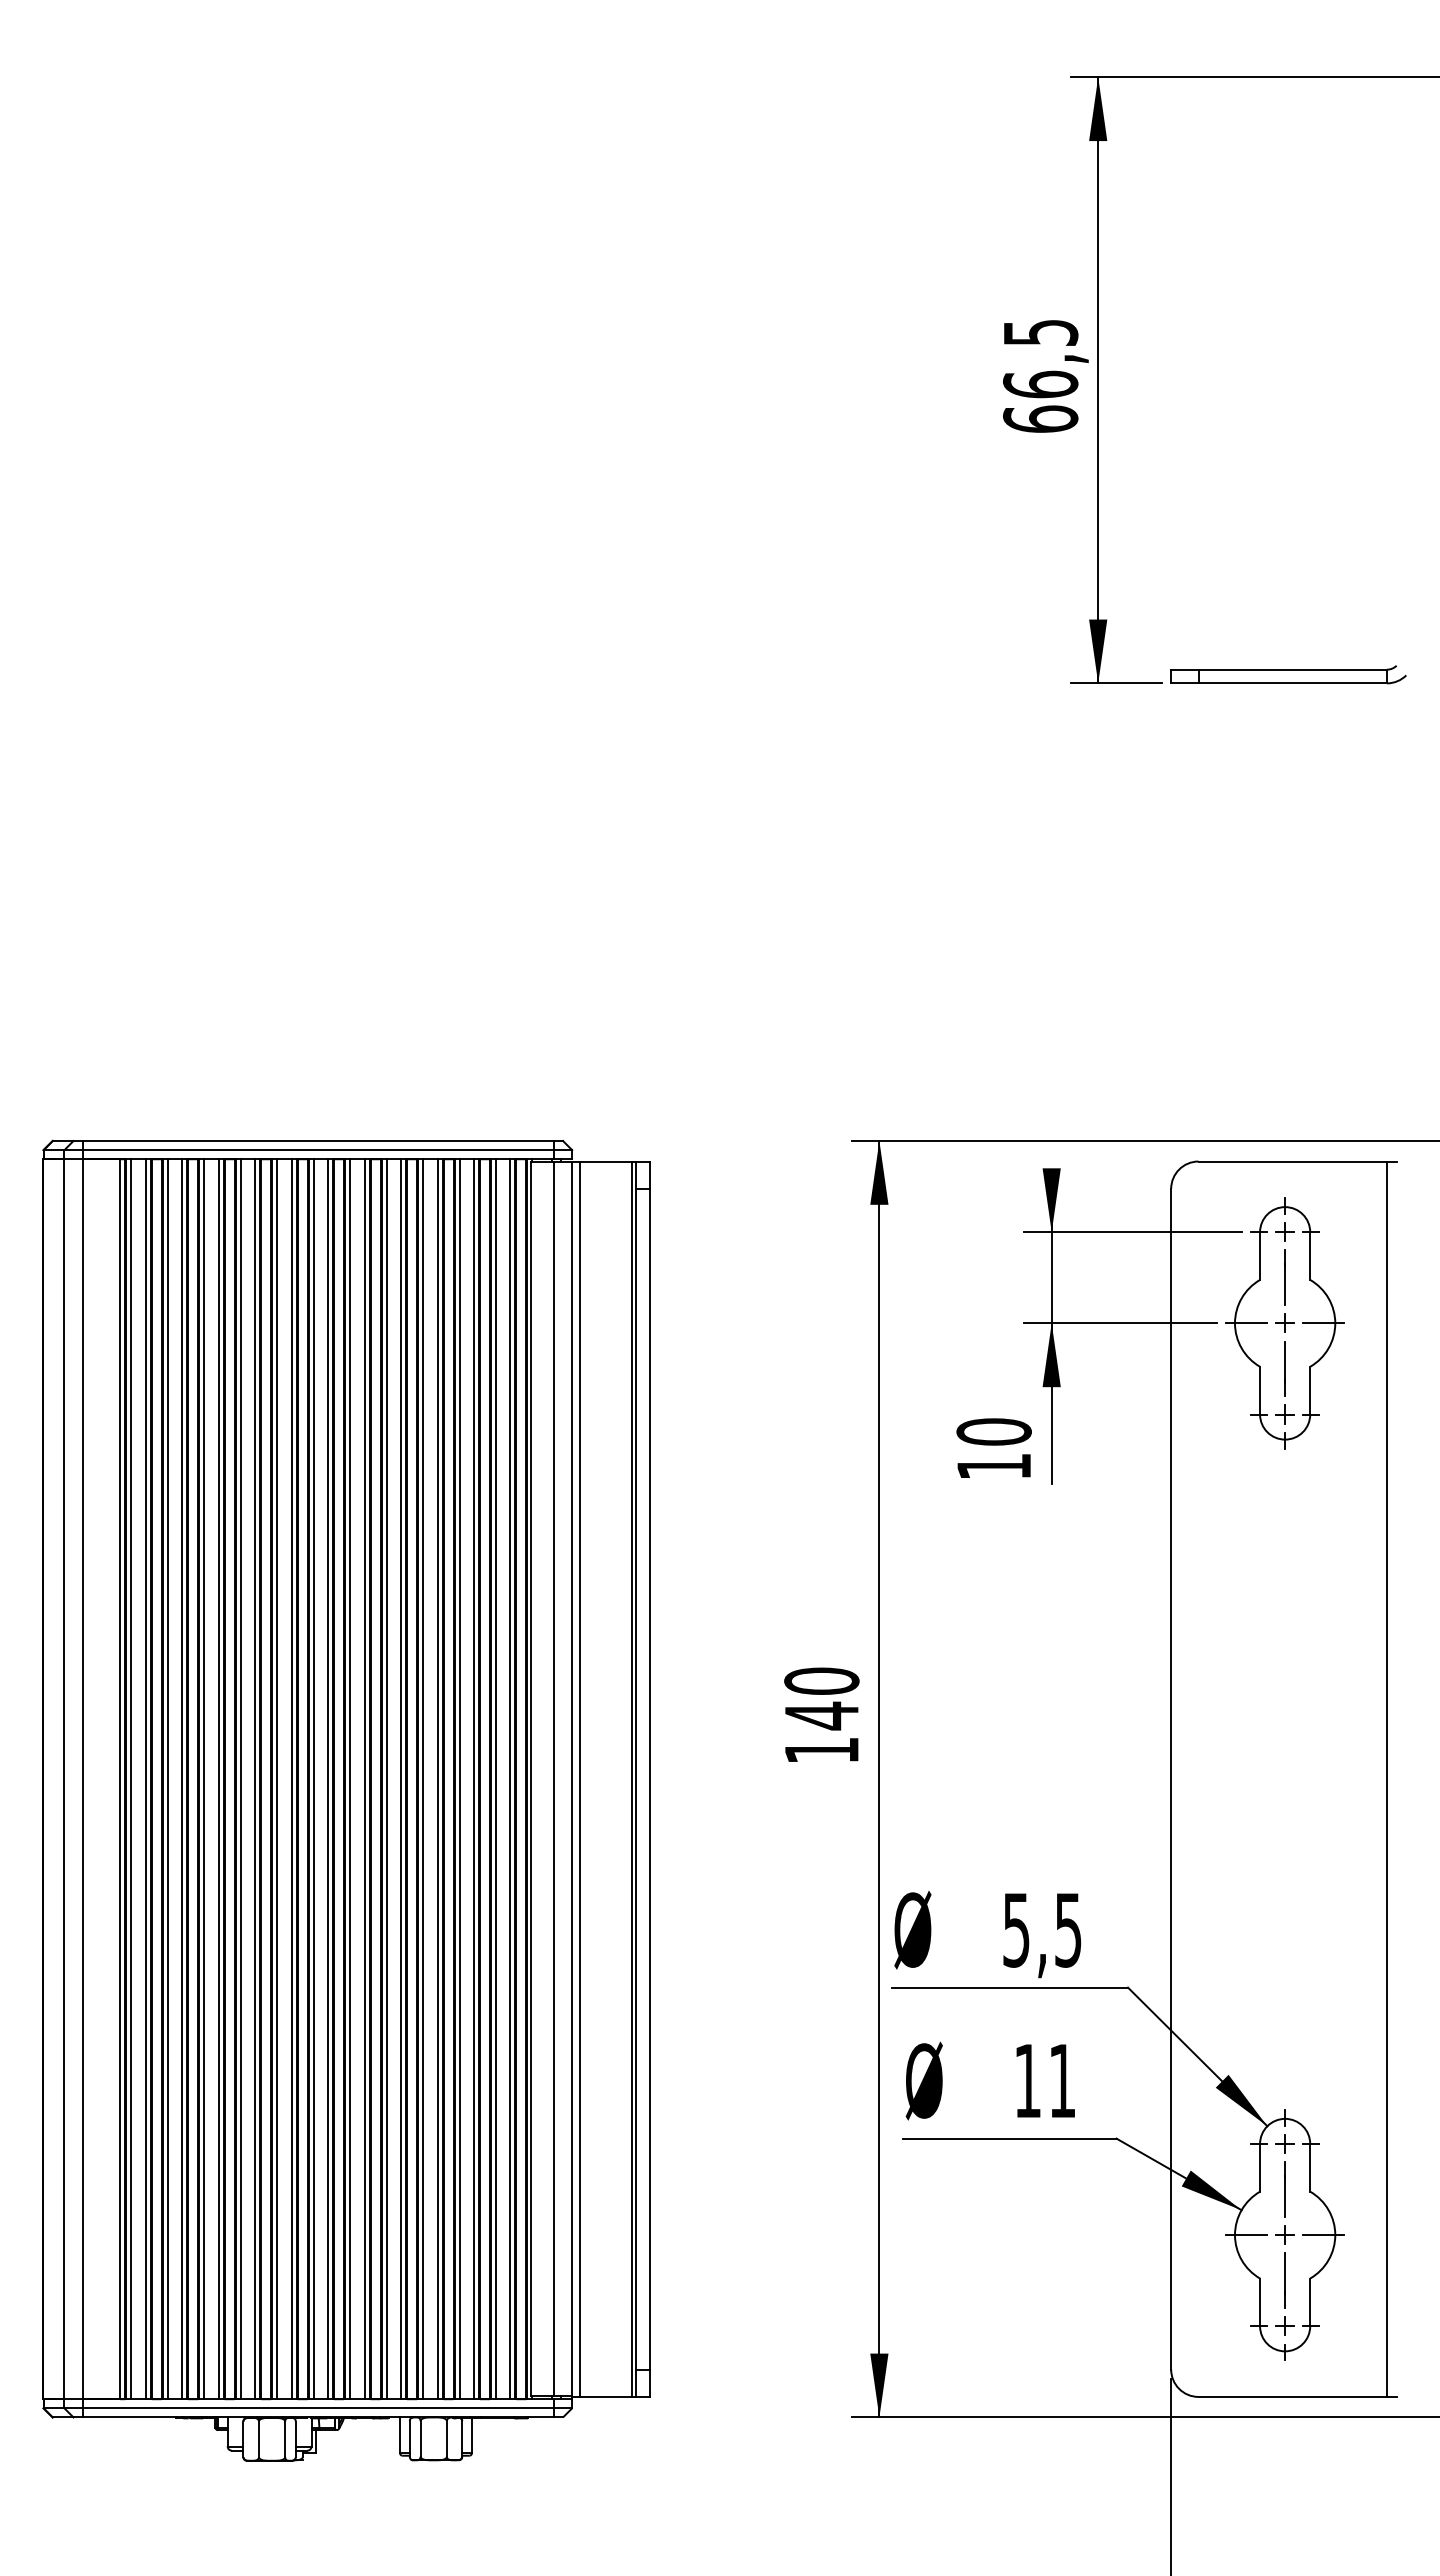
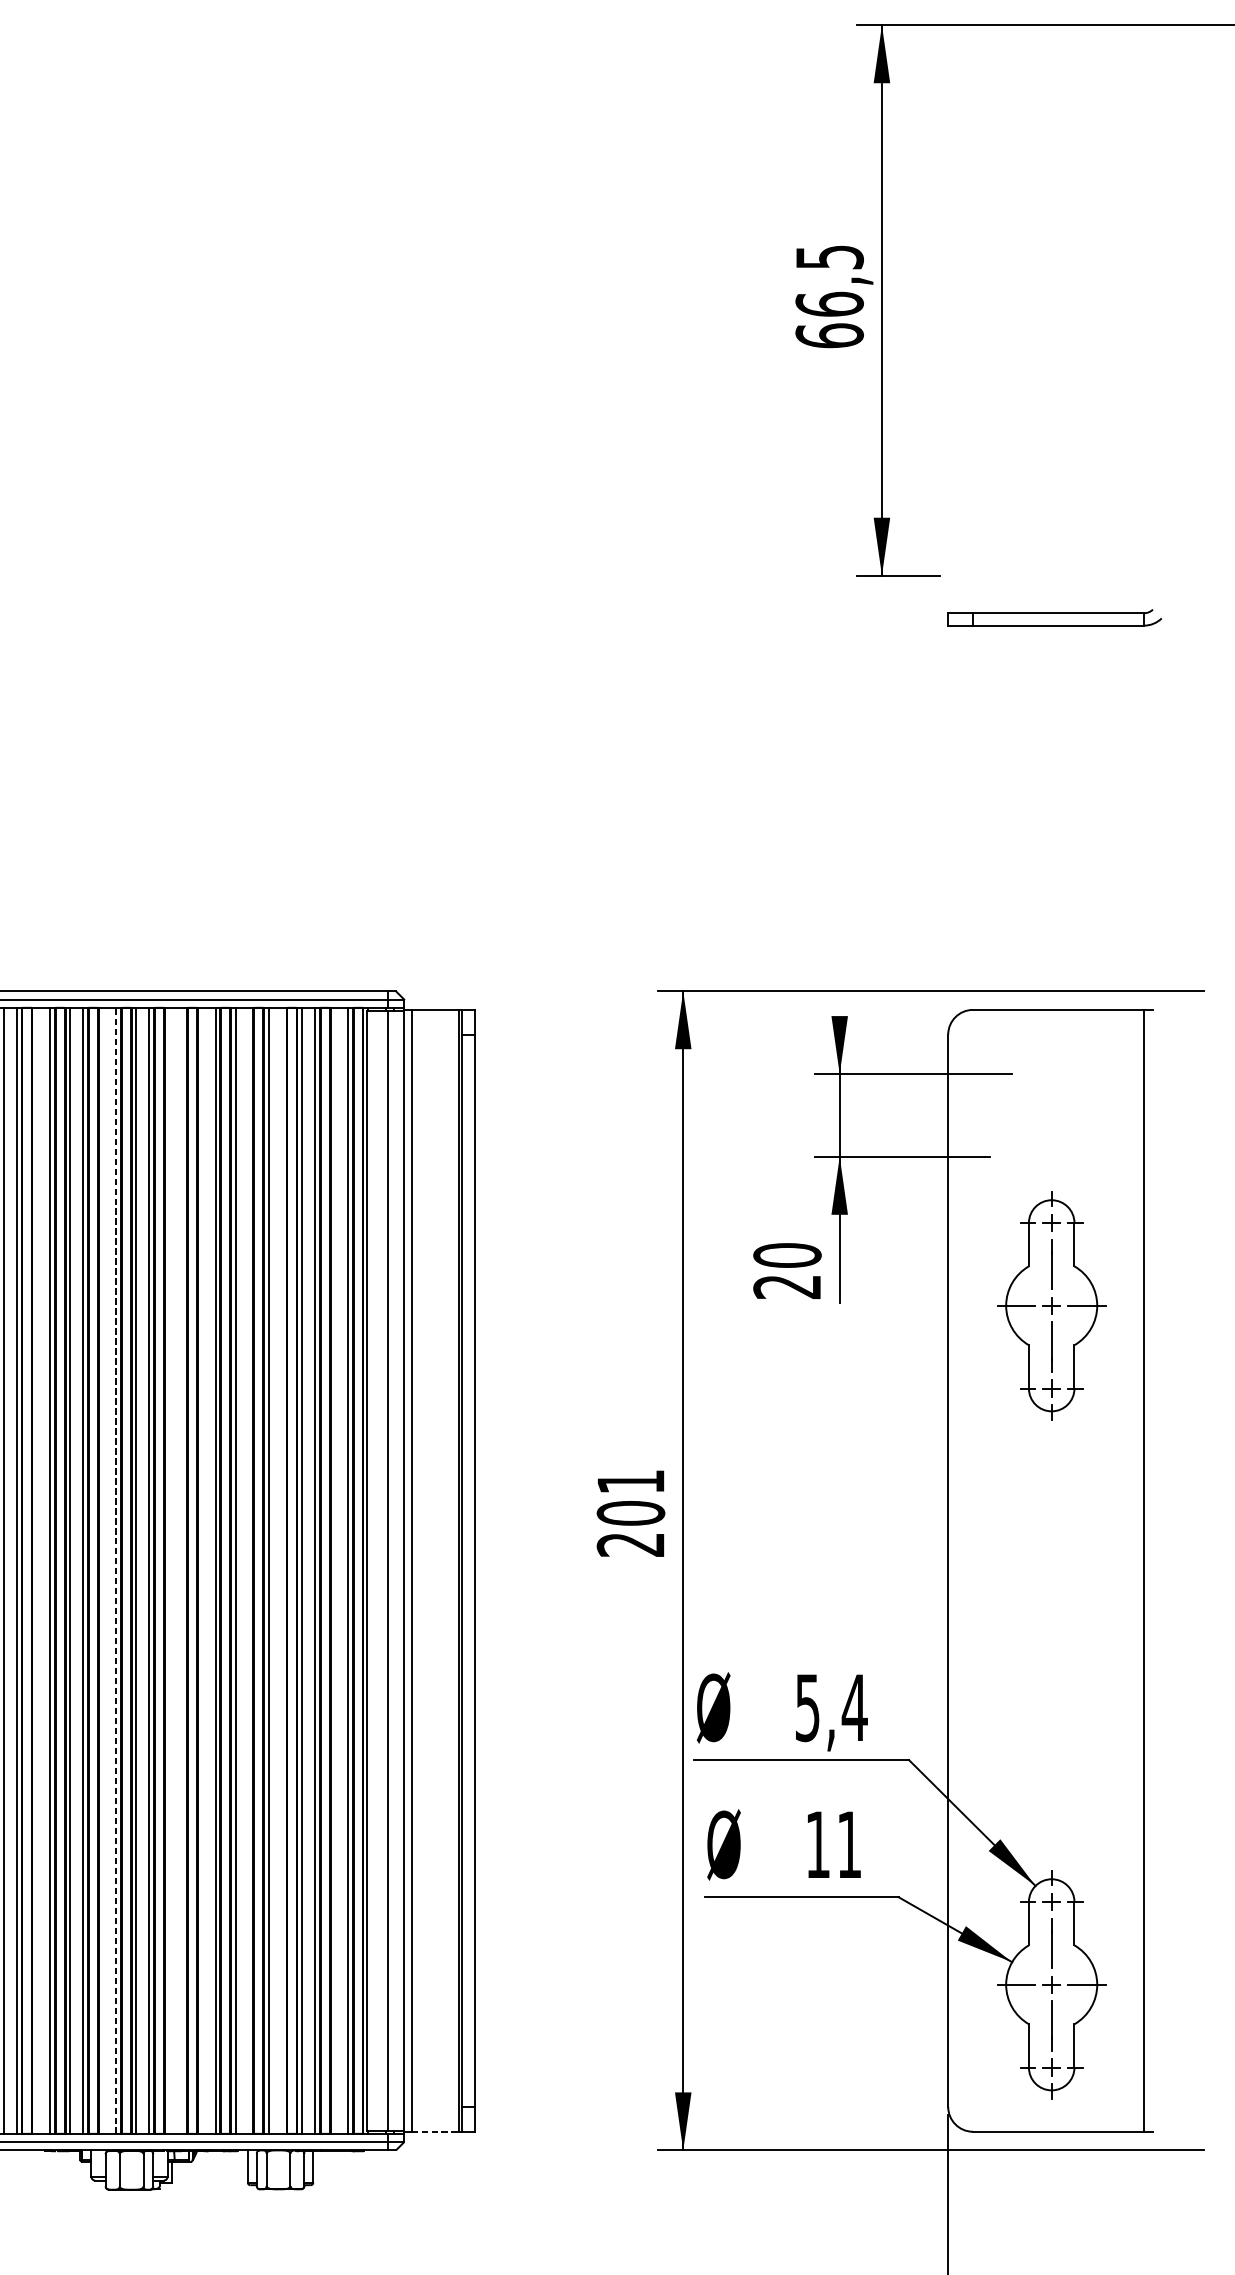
part: (1288, 674) -> (1054, 617), moved
part: (1284, 1323) -> (1051, 1305), moved
text: (993, 1466) -> (786, 1286), 10 -> 20
text: (821, 1715) -> (630, 1512), 140 -> 201
line: (167, 1779) -> (36, 1571), removed
line: (240, 1779) -> (103, 1571), removed
line: (255, 1779) -> (116, 1571), solid -> dashed
line: (313, 1779) -> (169, 1571), removed
line: (328, 1779) -> (182, 1571), removed
line: (350, 1779) -> (202, 1571), removed
line: (401, 1779) -> (249, 1571), removed
line: (437, 1779) -> (281, 1571), removed
line: (496, 1779) -> (335, 1571), removed
text: (1067, 1930) -> (854, 1708), 5,5 -> 5,4
line: (606, 2396) -> (435, 2131), solid -> dashed

